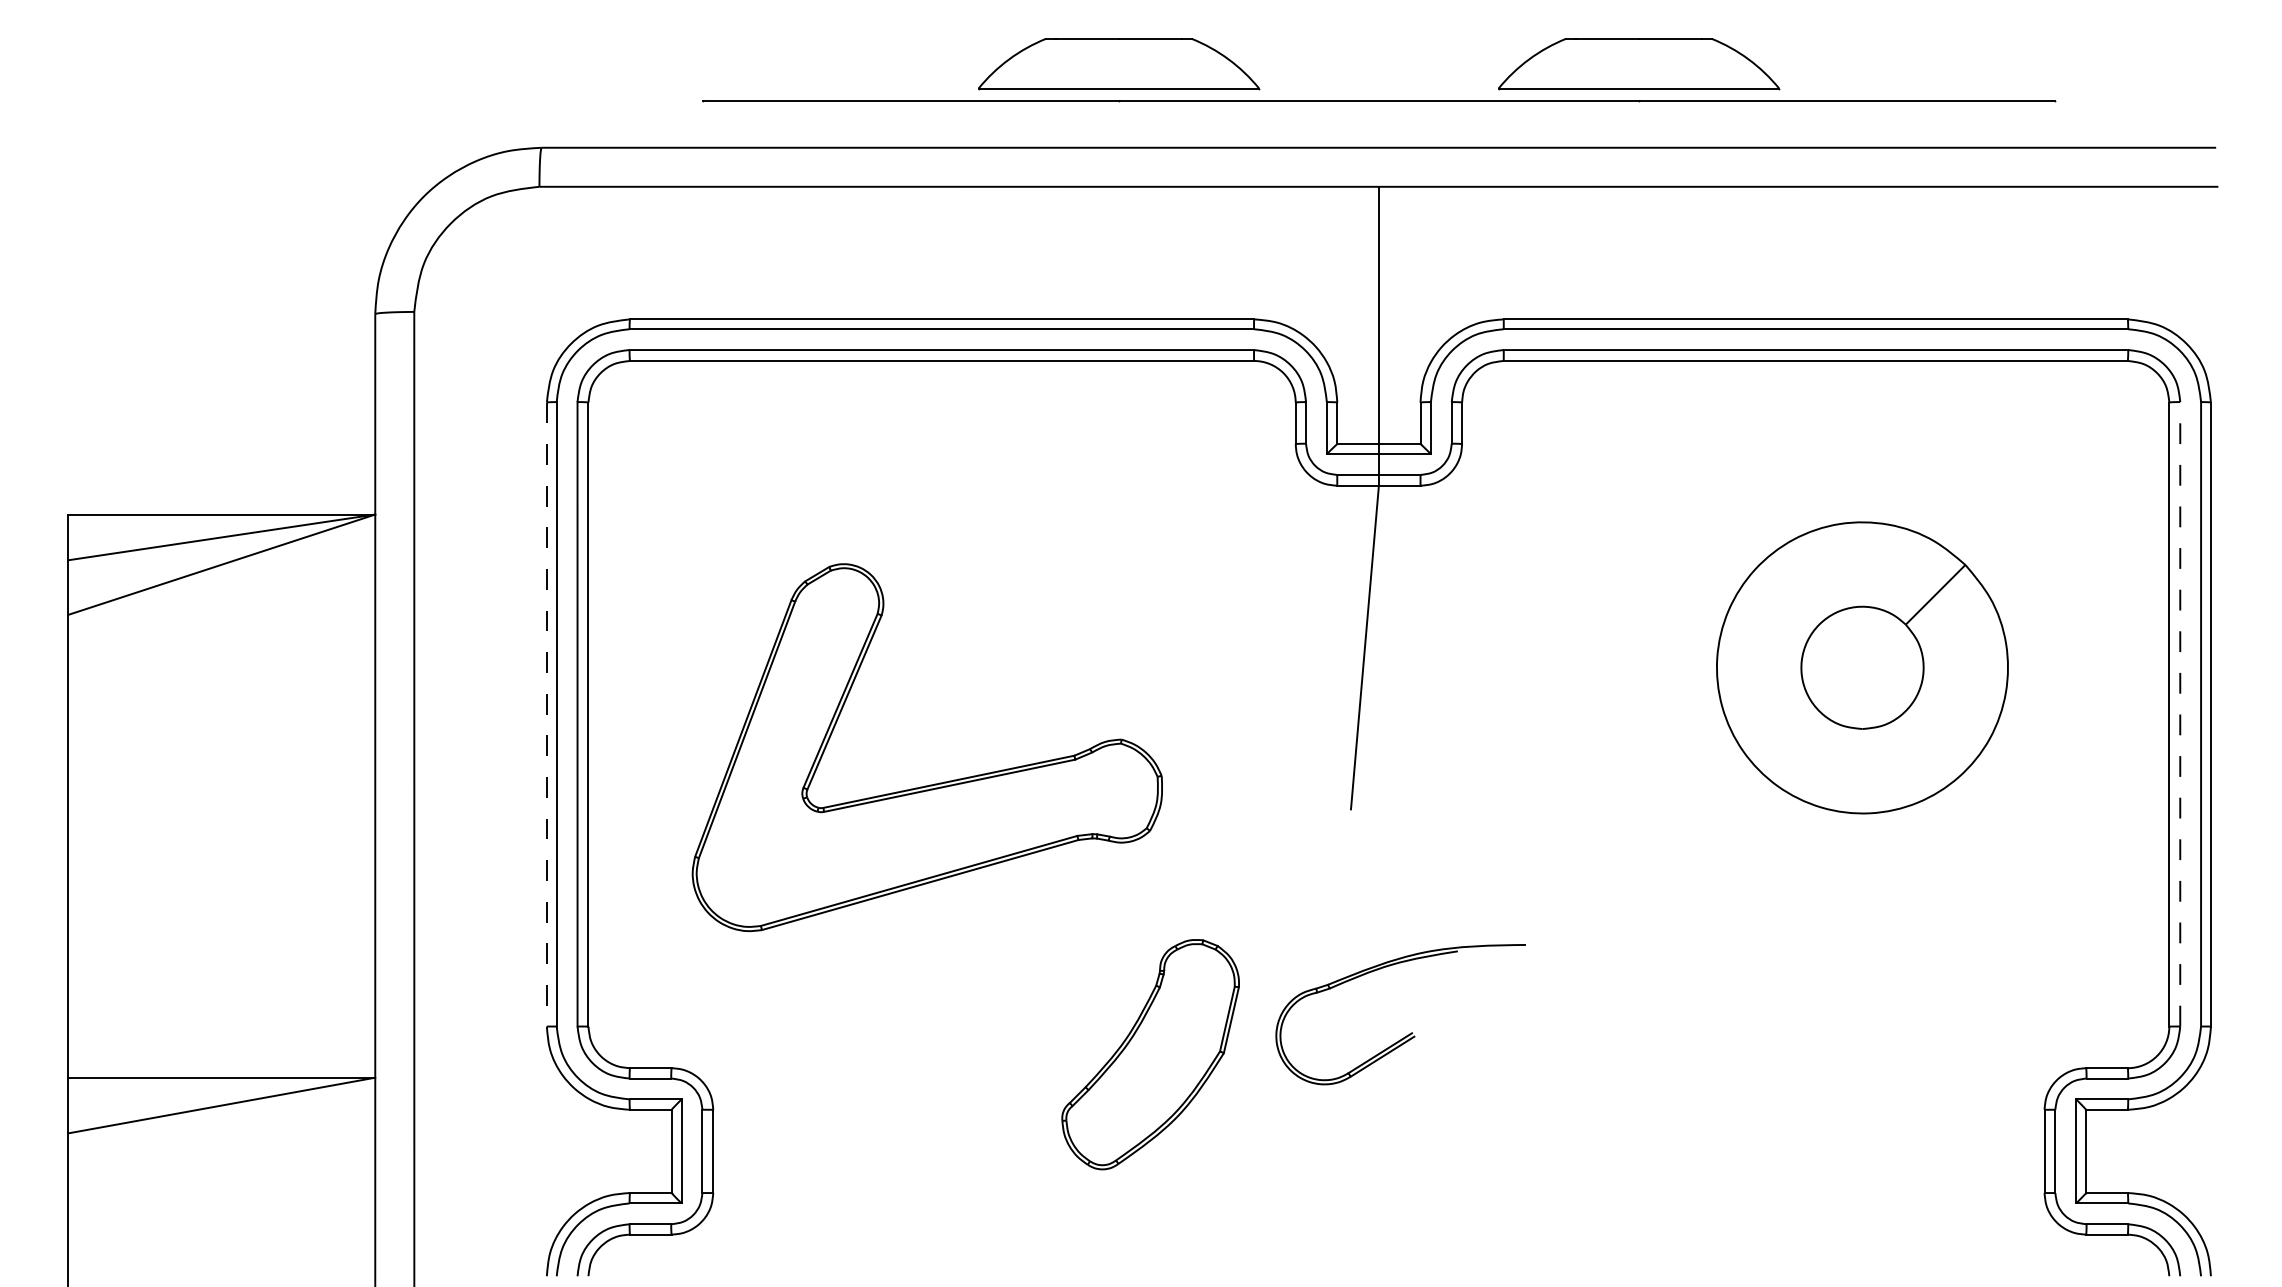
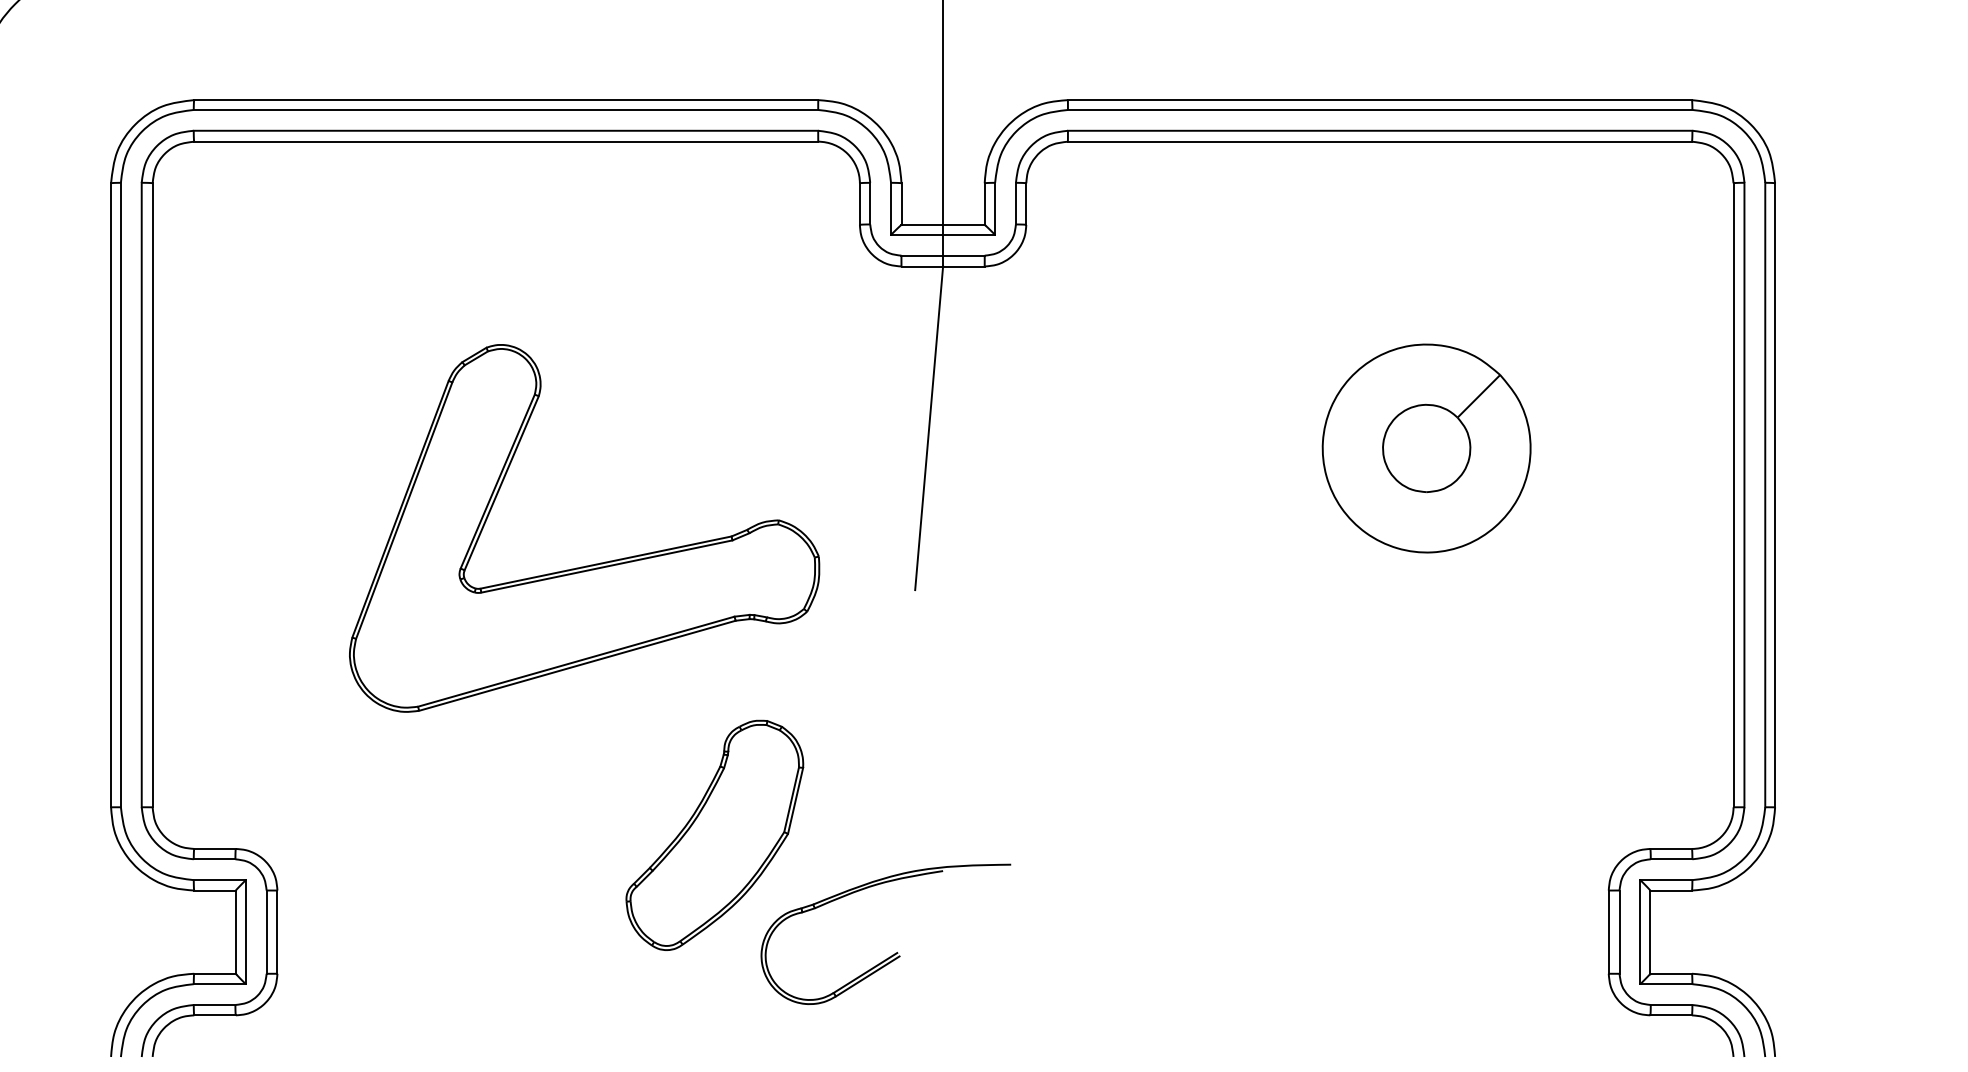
part: (1862, 667) -> (1426, 448), size x0.71
line: (2180, 713) -> (1744, 494), dashed -> solid
line: (546, 715) -> (110, 496), dashed -> solid
part: (934, 783) -> (591, 564), moved
part: (1409, 1033) -> (894, 953), moved

